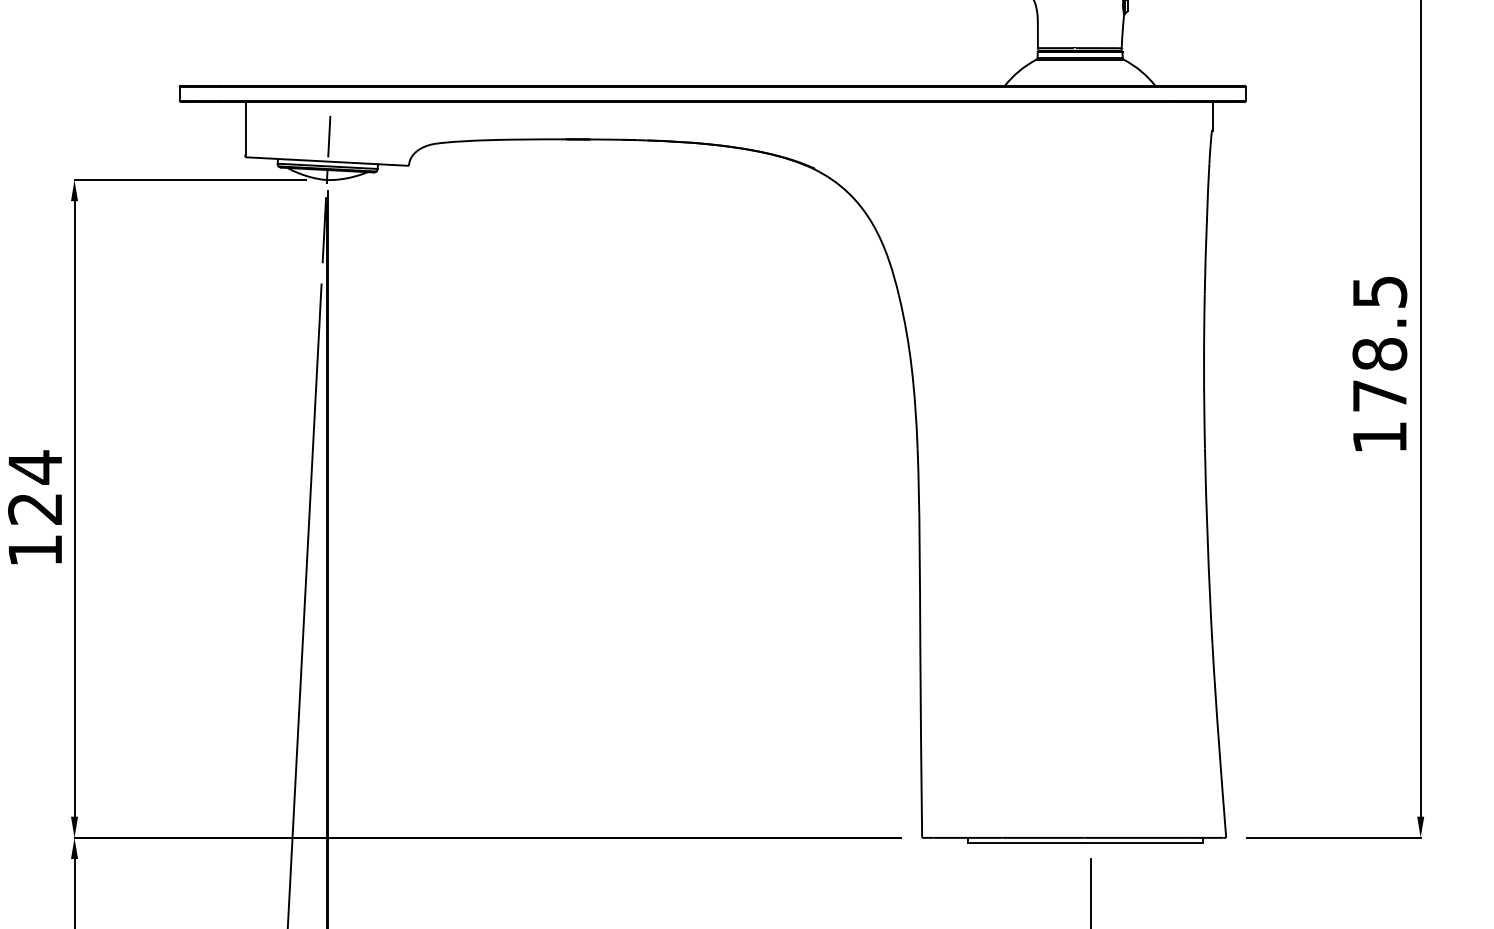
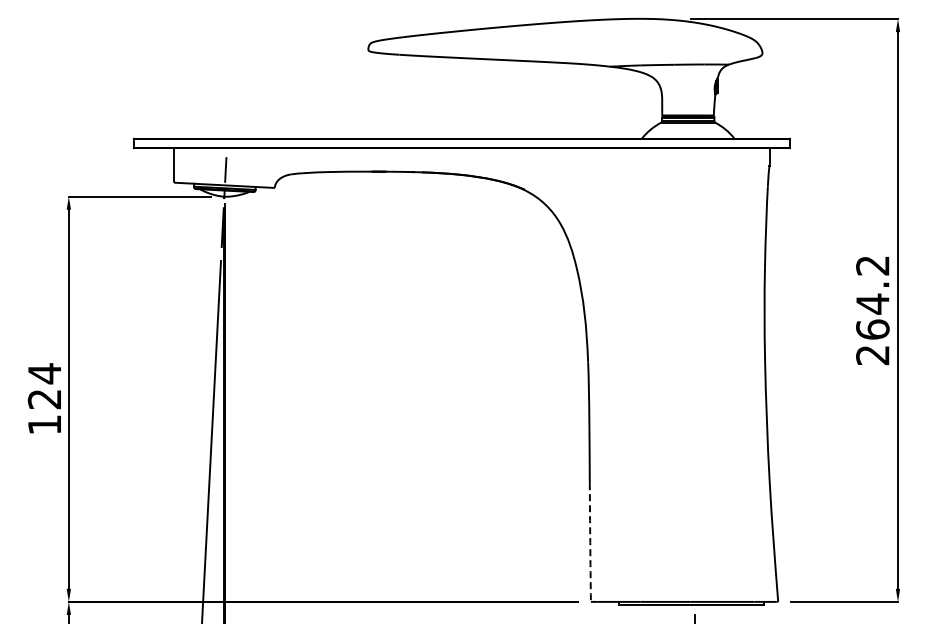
text: (1379, 364) -> (872, 310), 178.5 -> 264.2
arc: (921, 741) -> (590, 542), solid -> dashed

